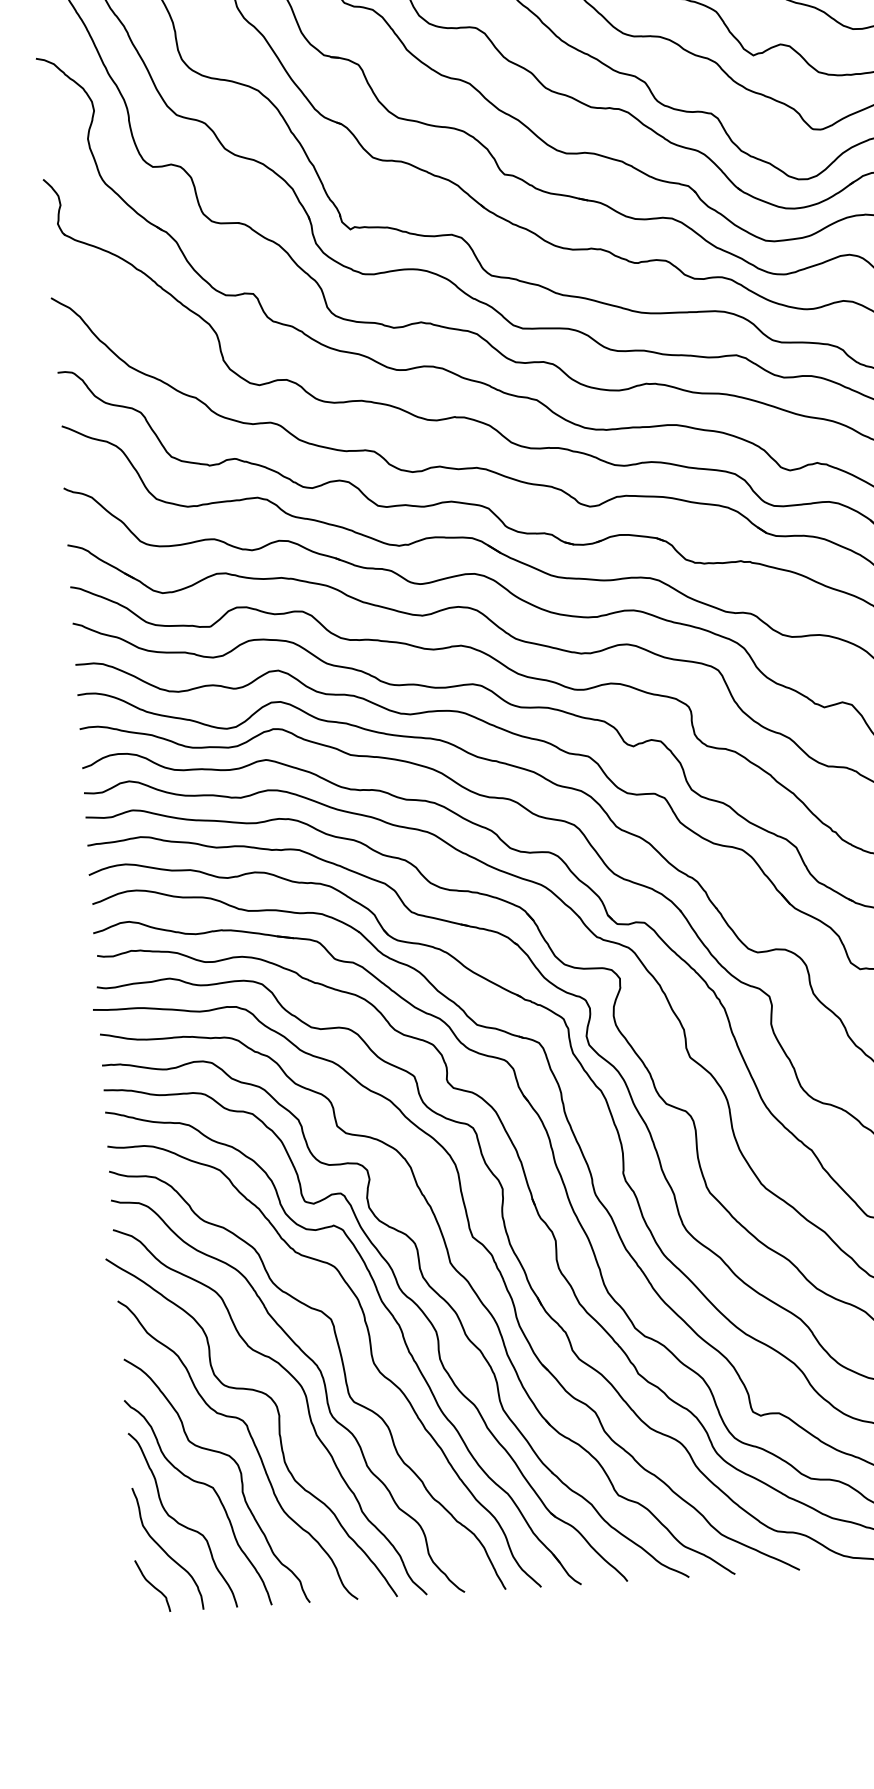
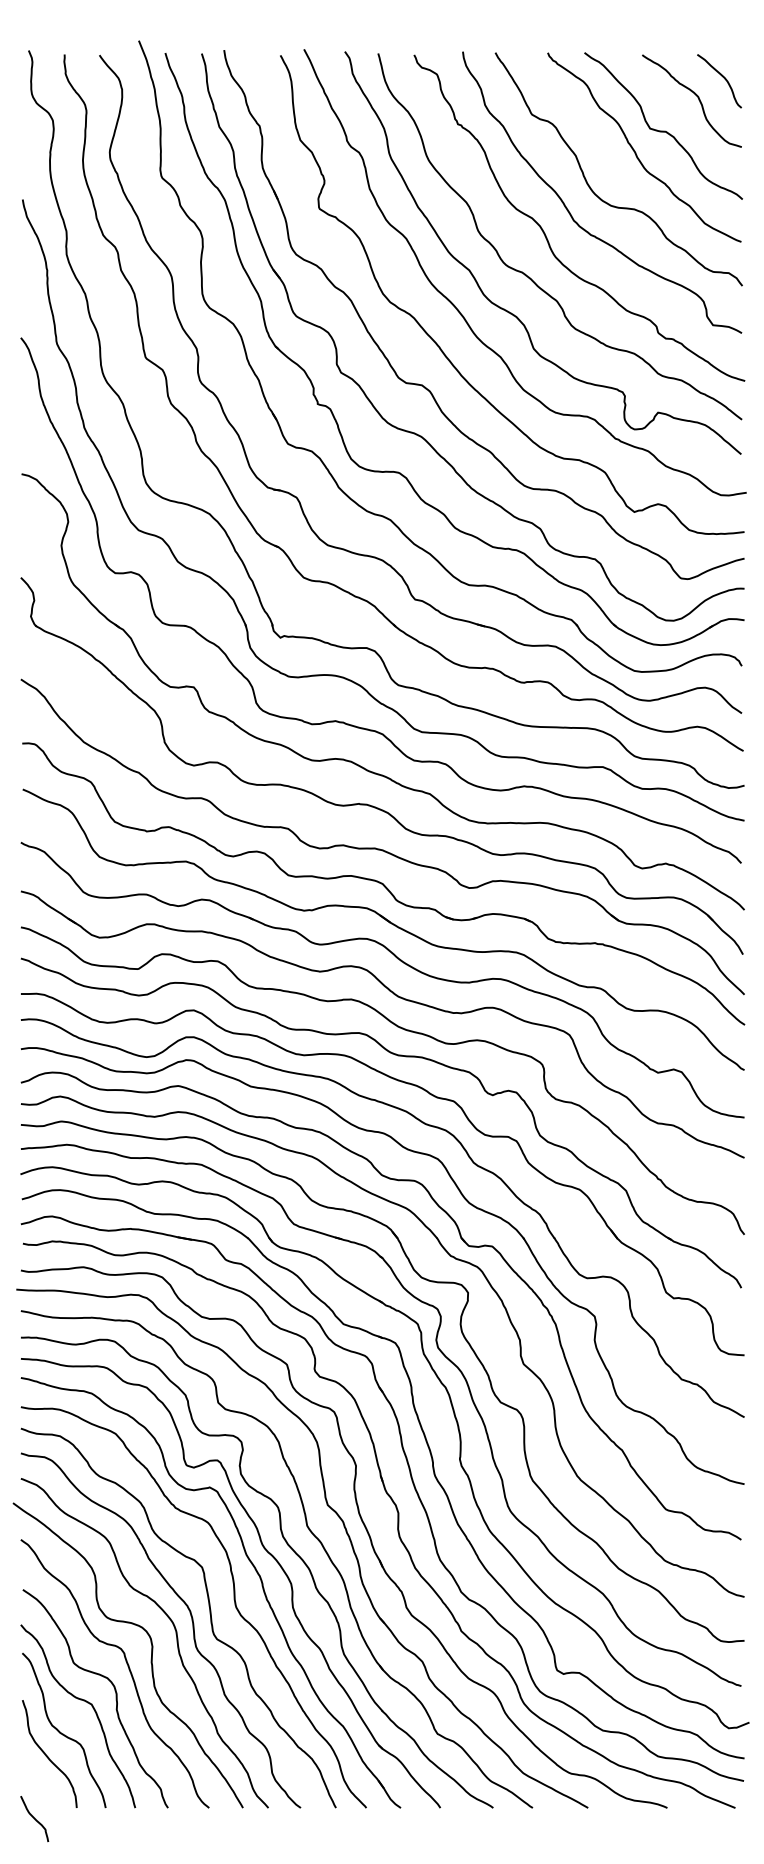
curve: (152, 1586) -> (34, 1819), moved

